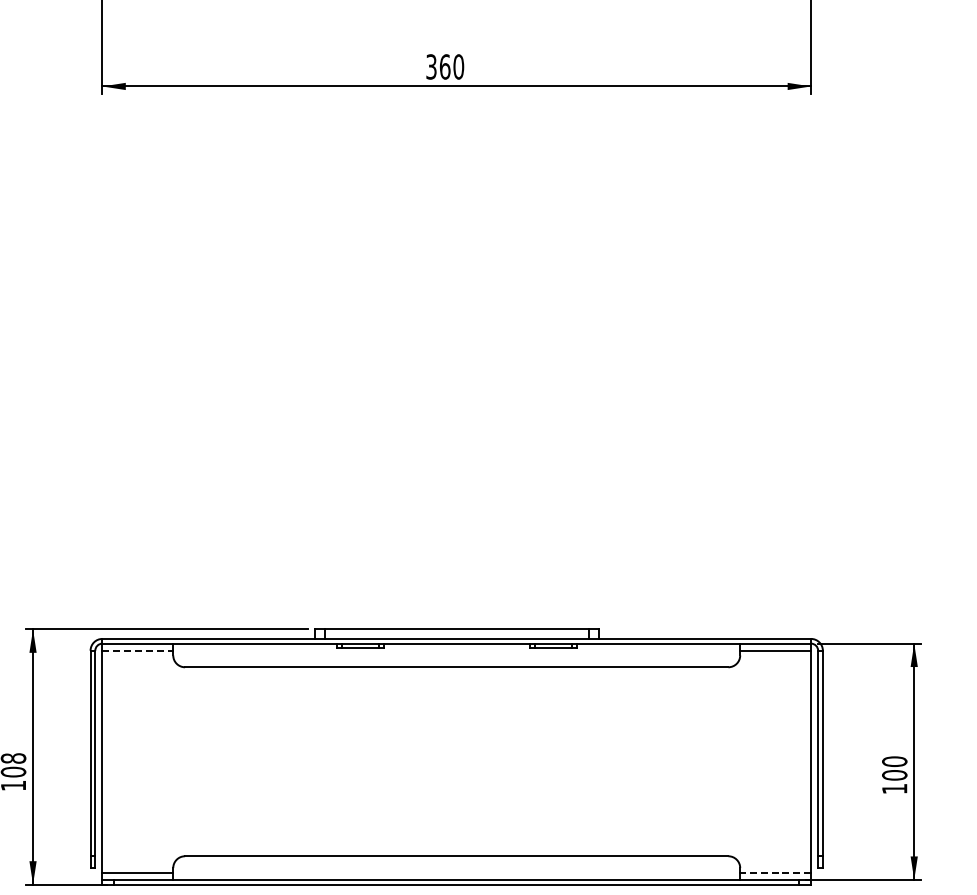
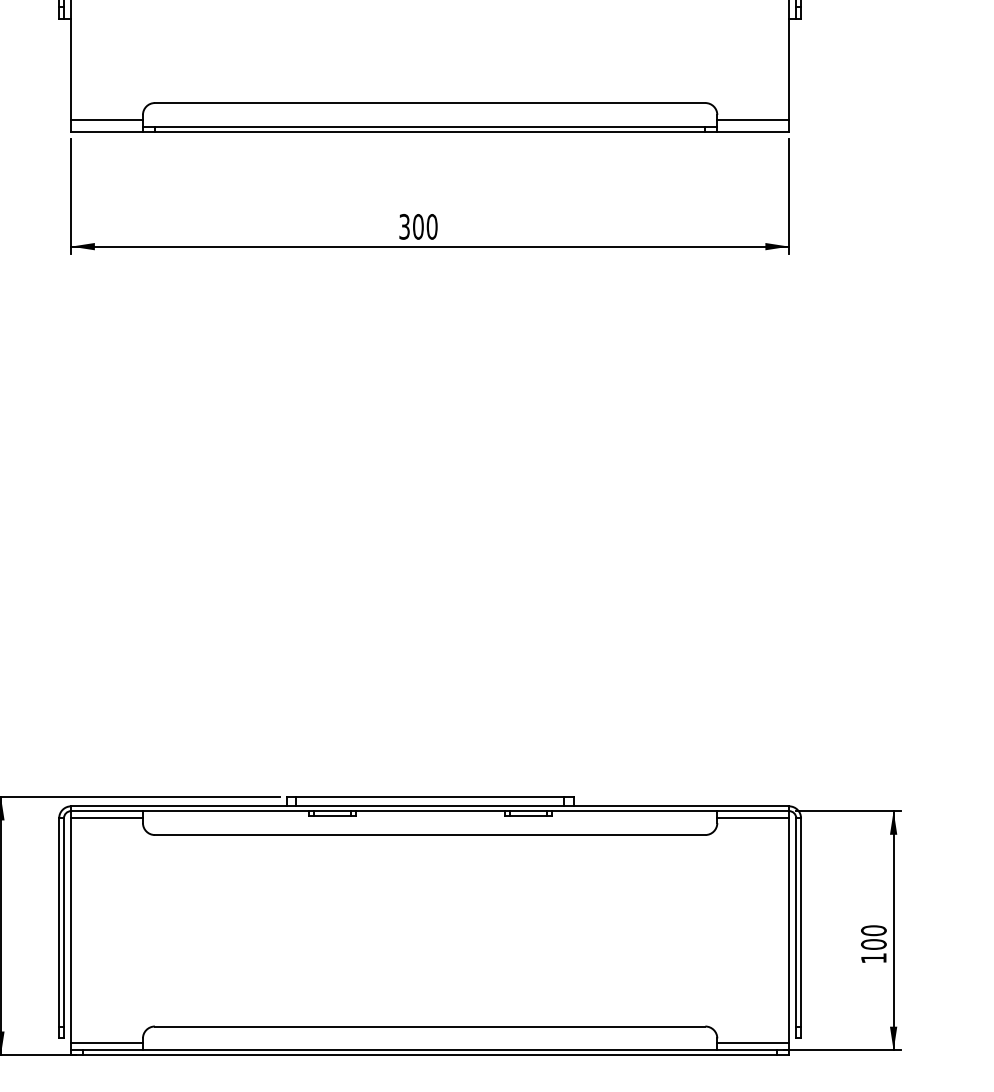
text: (445, 66) -> (418, 226), 360 -> 300
line: (138, 650) -> (107, 818), dashed -> solid
line: (775, 873) -> (753, 1043), dashed -> solid

